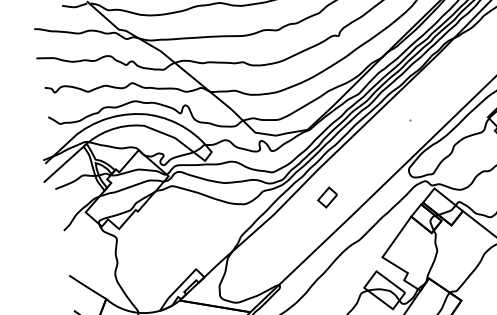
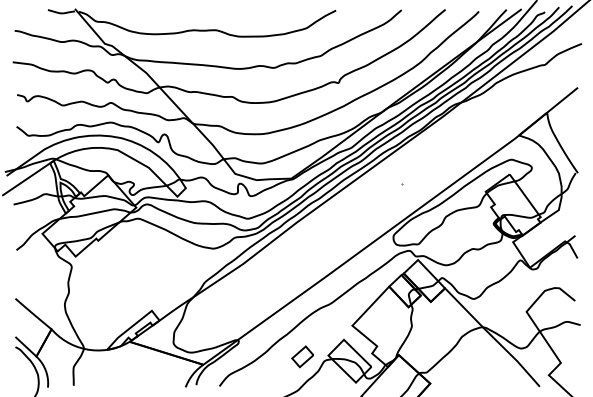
part: (327, 197) -> (302, 356), moved

